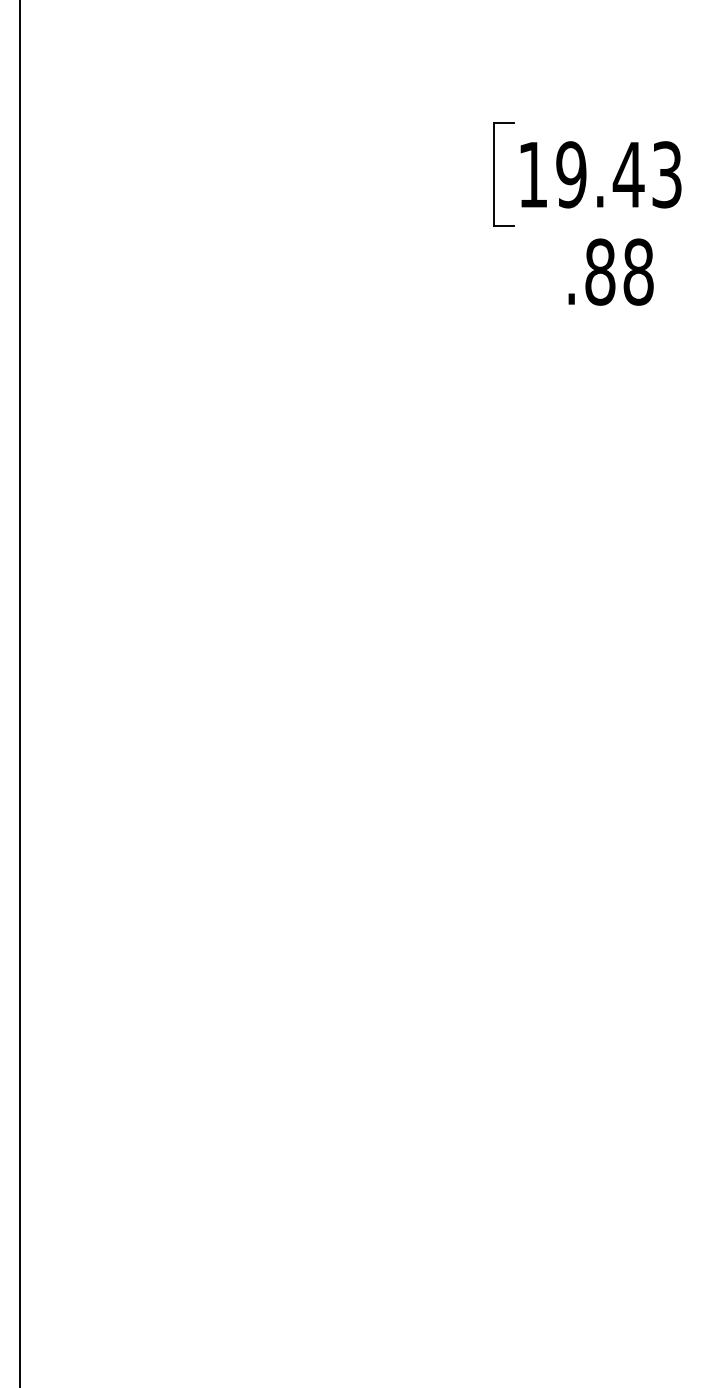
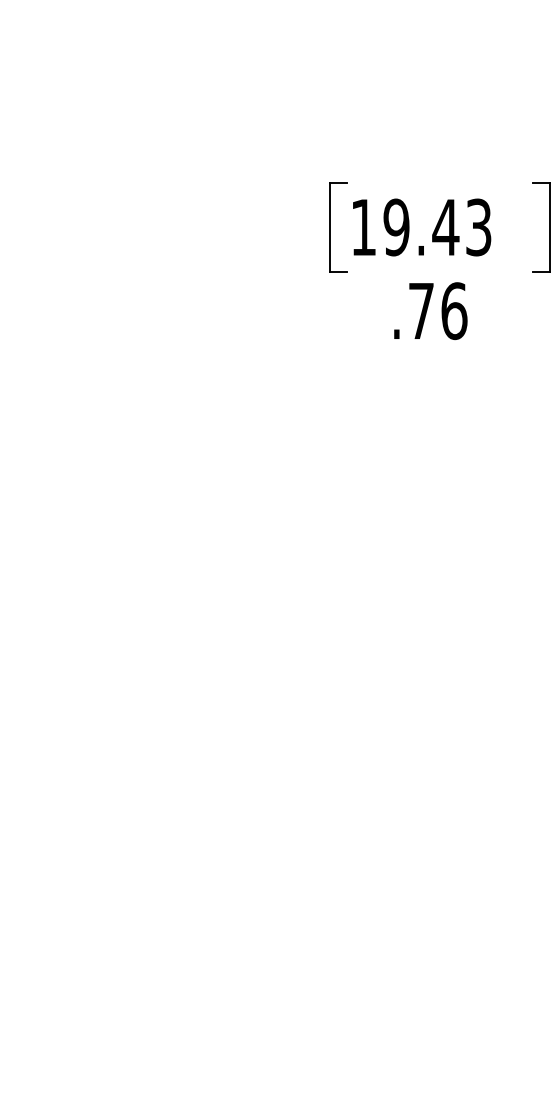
text: (619, 271) -> (437, 310), .88 -> .76

